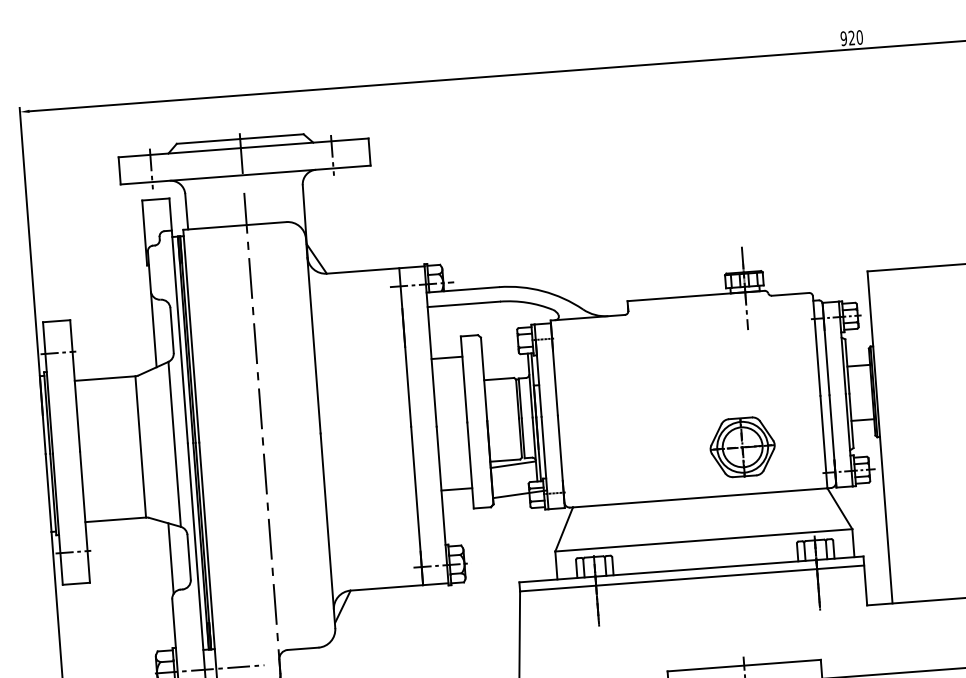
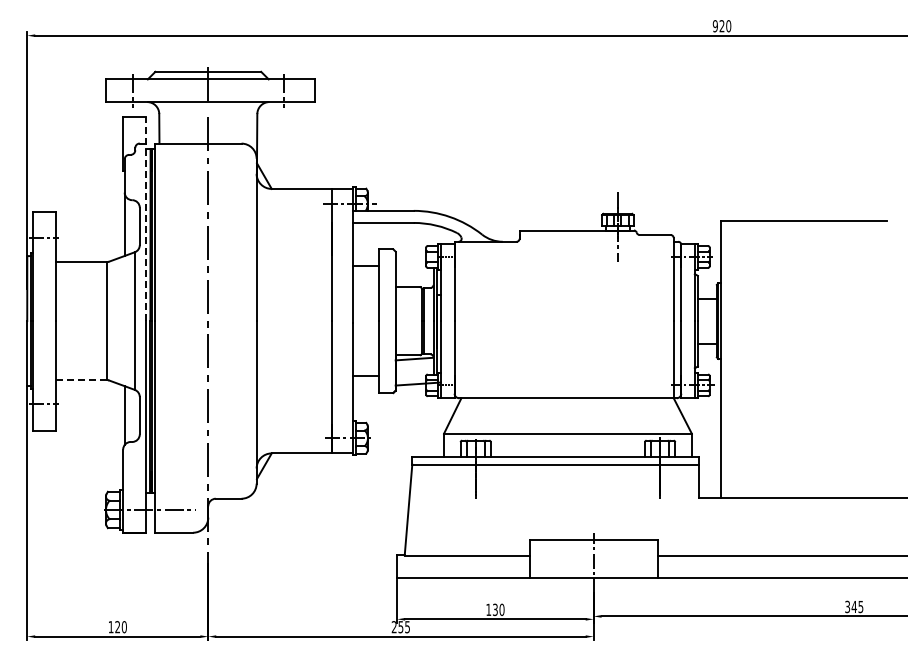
line: (178, 320) -> (145, 218), solid -> dashed
part: (742, 446) -> (605, 358), removed
line: (116, 520) -> (81, 380), solid -> dashed

